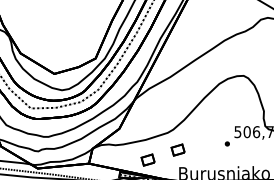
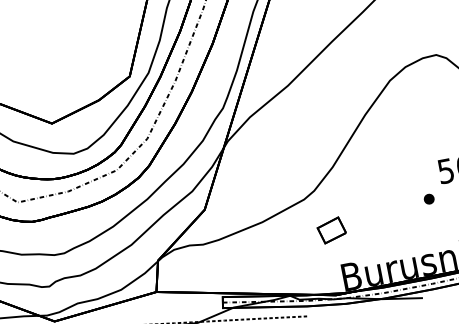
part: (147, 159) -> (273, 261), removed

